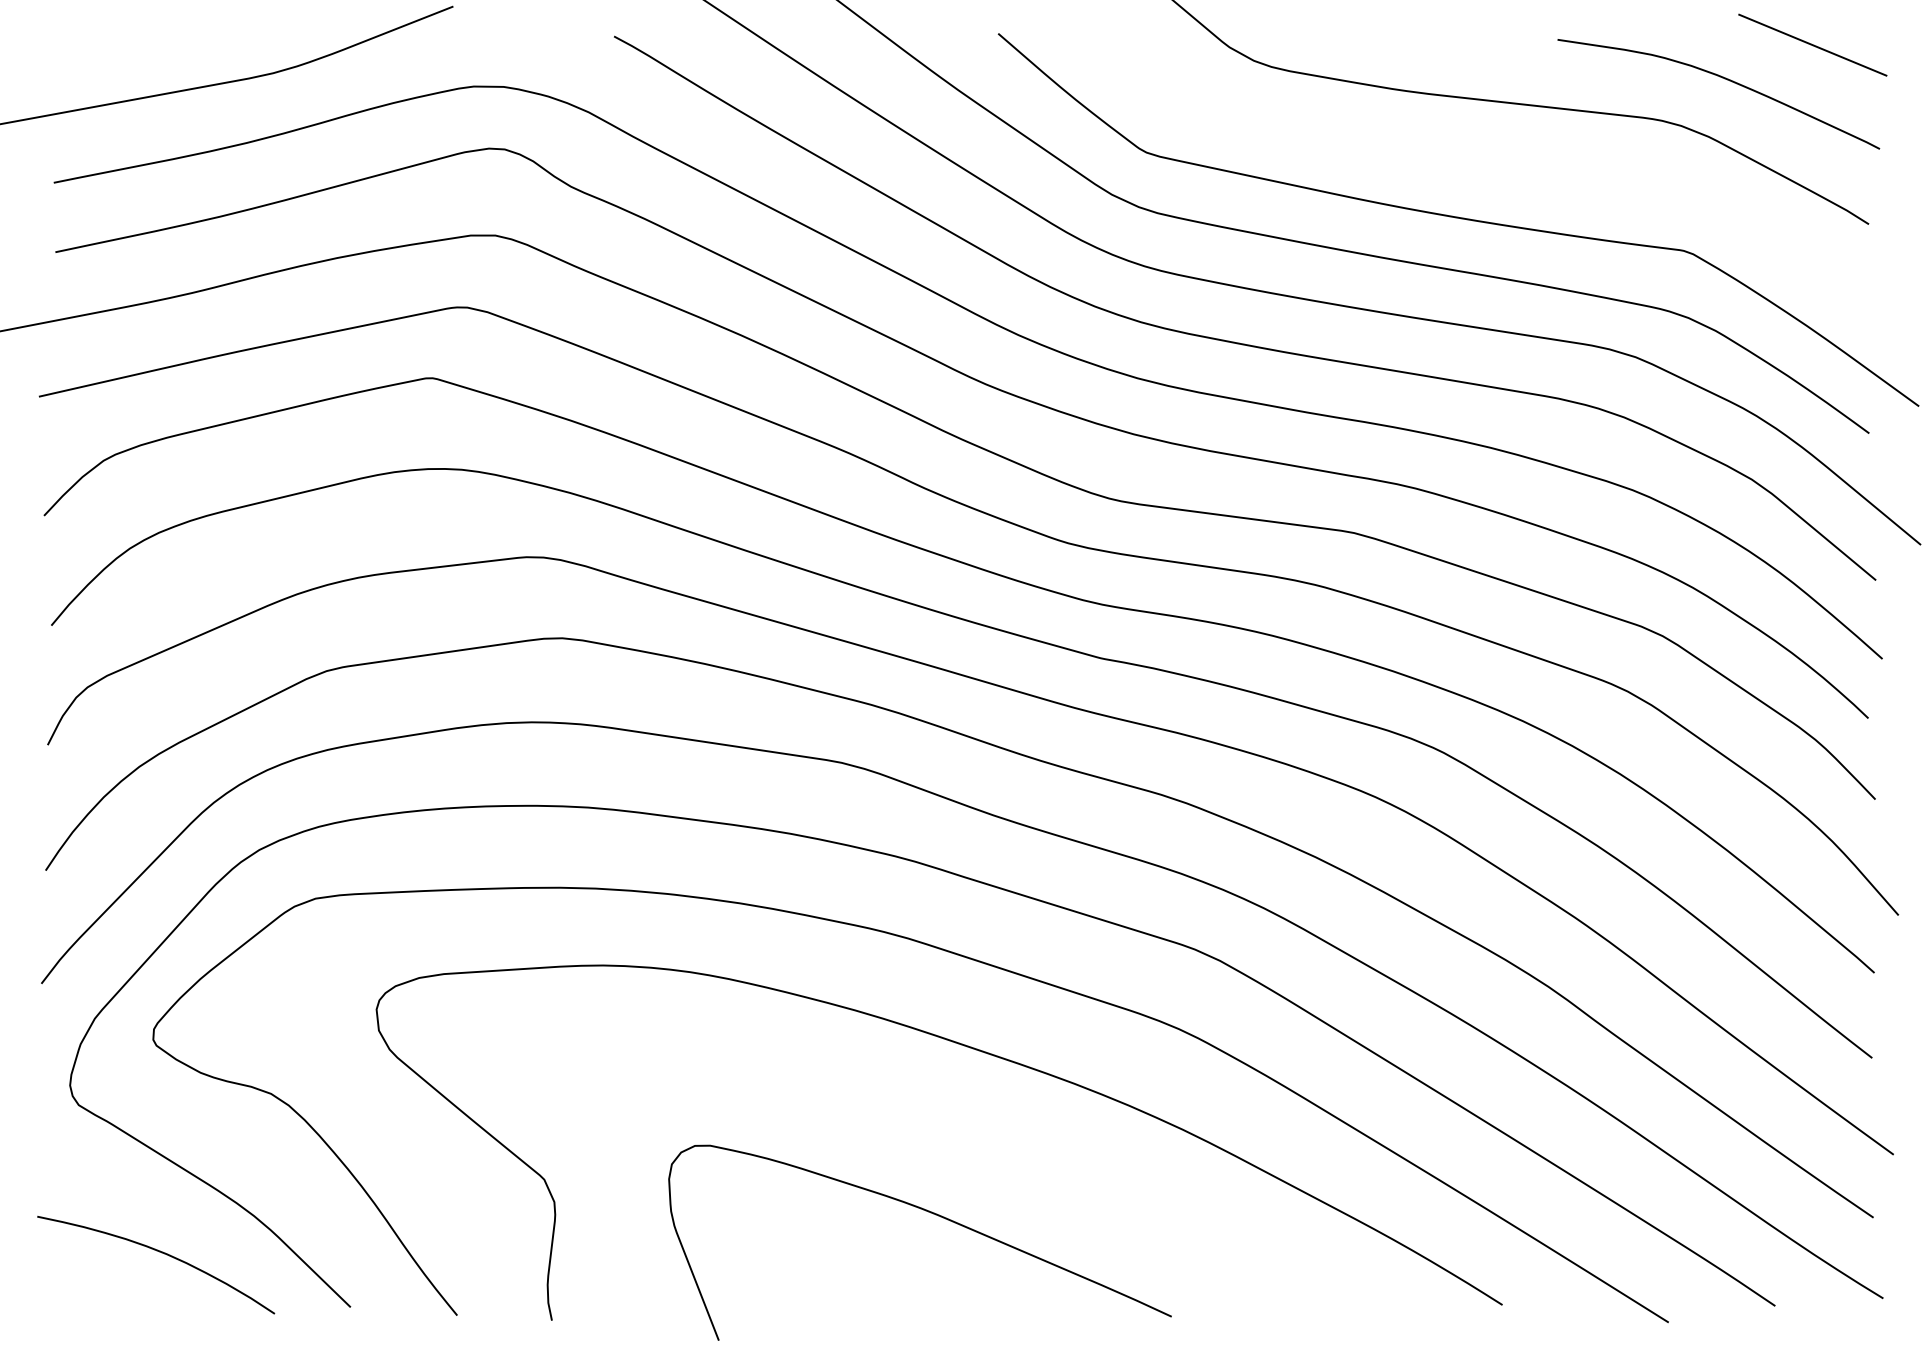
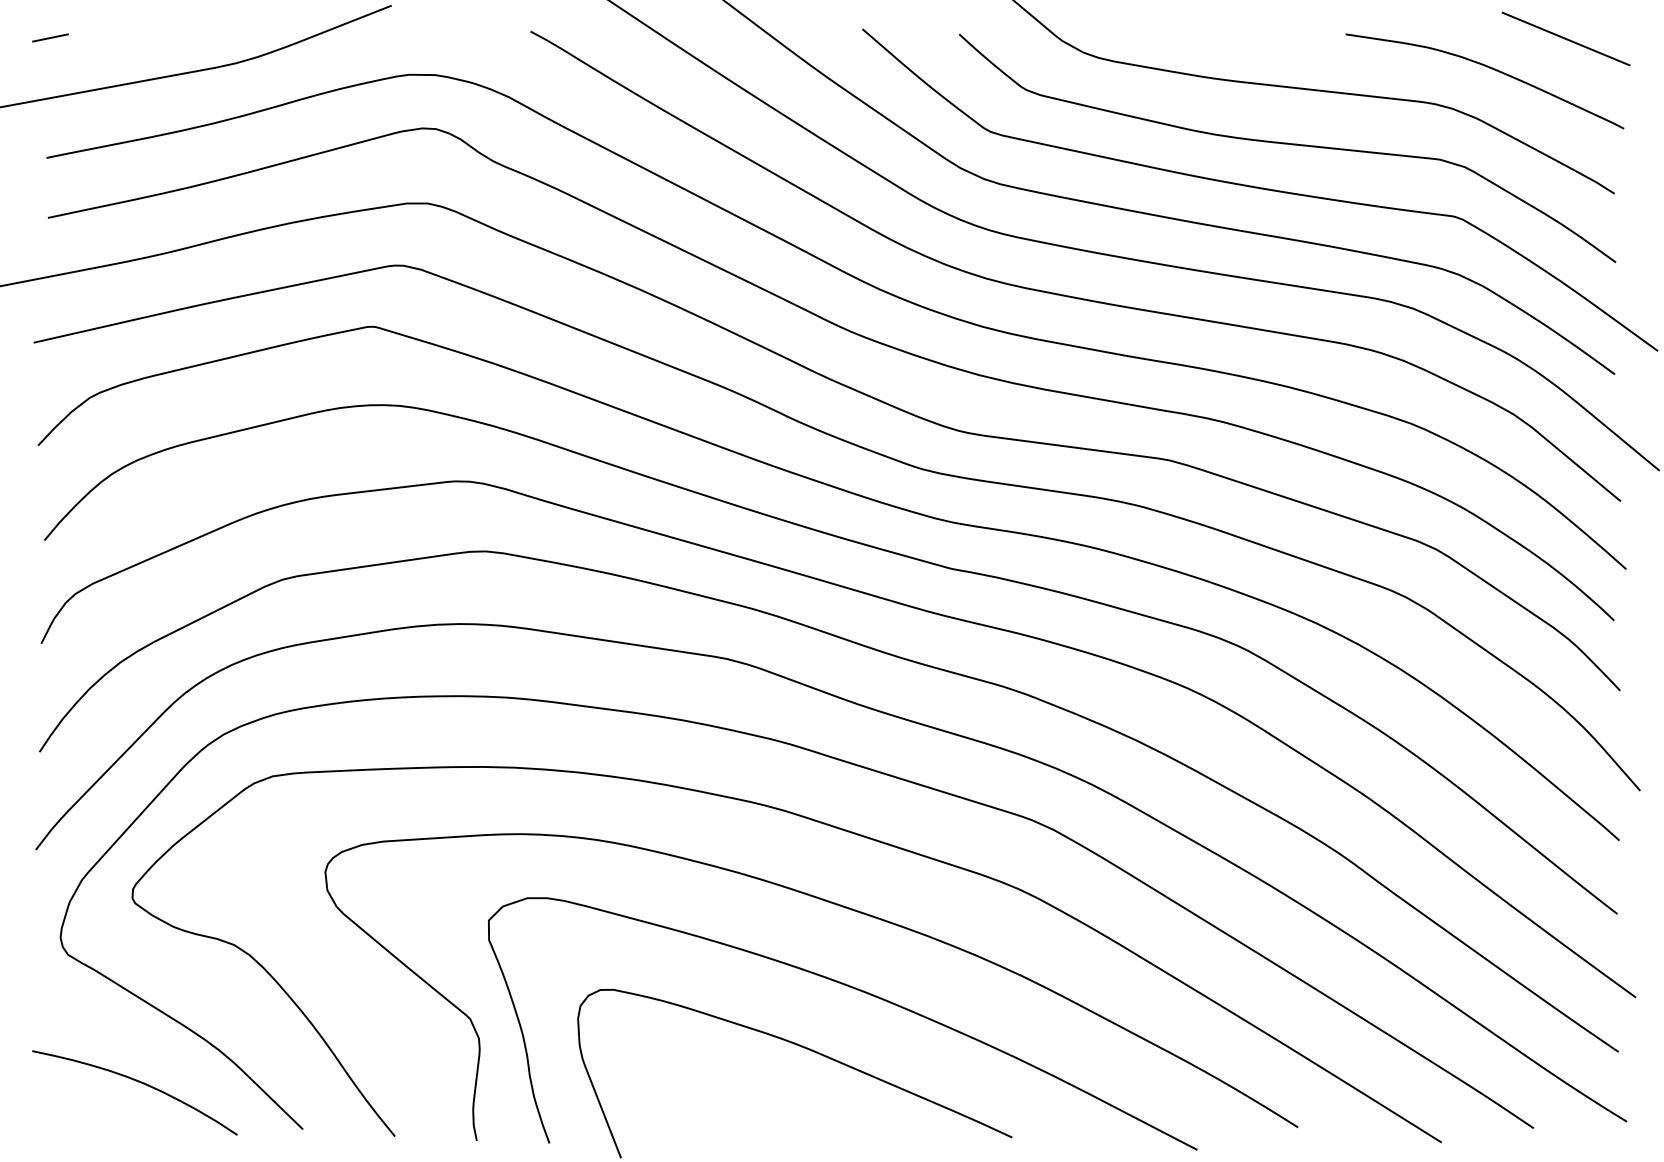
line: (58, 43) -> (50, 37), added
curve: (1490, 167) -> (1287, 144), added
curve: (989, 1145) -> (854, 989), added

